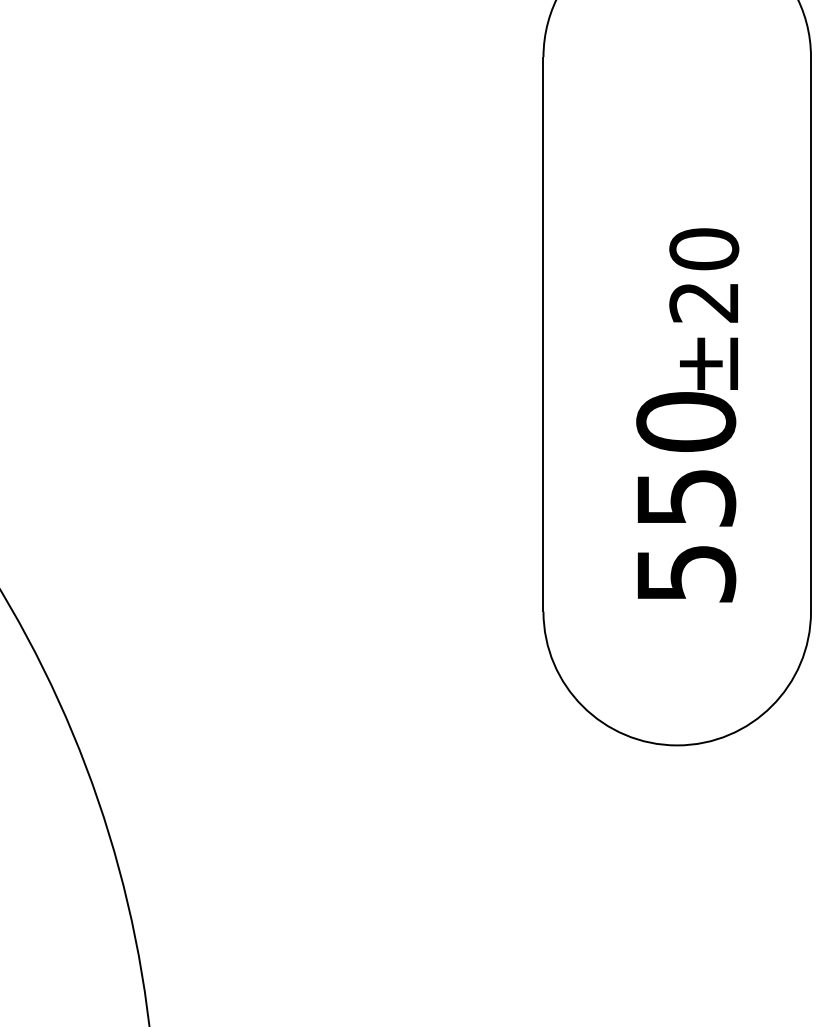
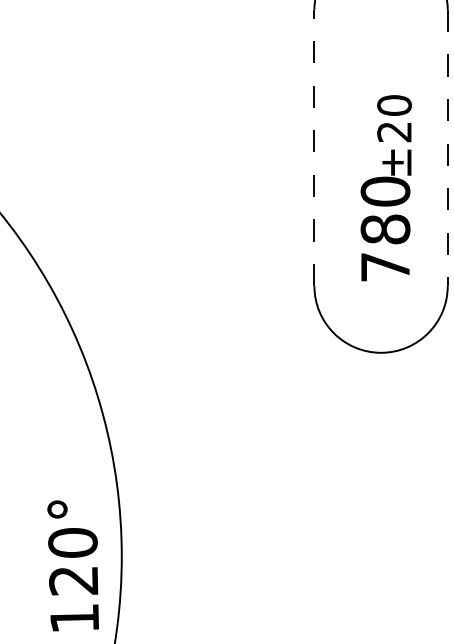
line: (543, 333) -> (314, 147), solid -> dashed
line: (810, 335) -> (447, 148), solid -> dashed
text: (686, 534) -> (385, 247), 550 -> 780

